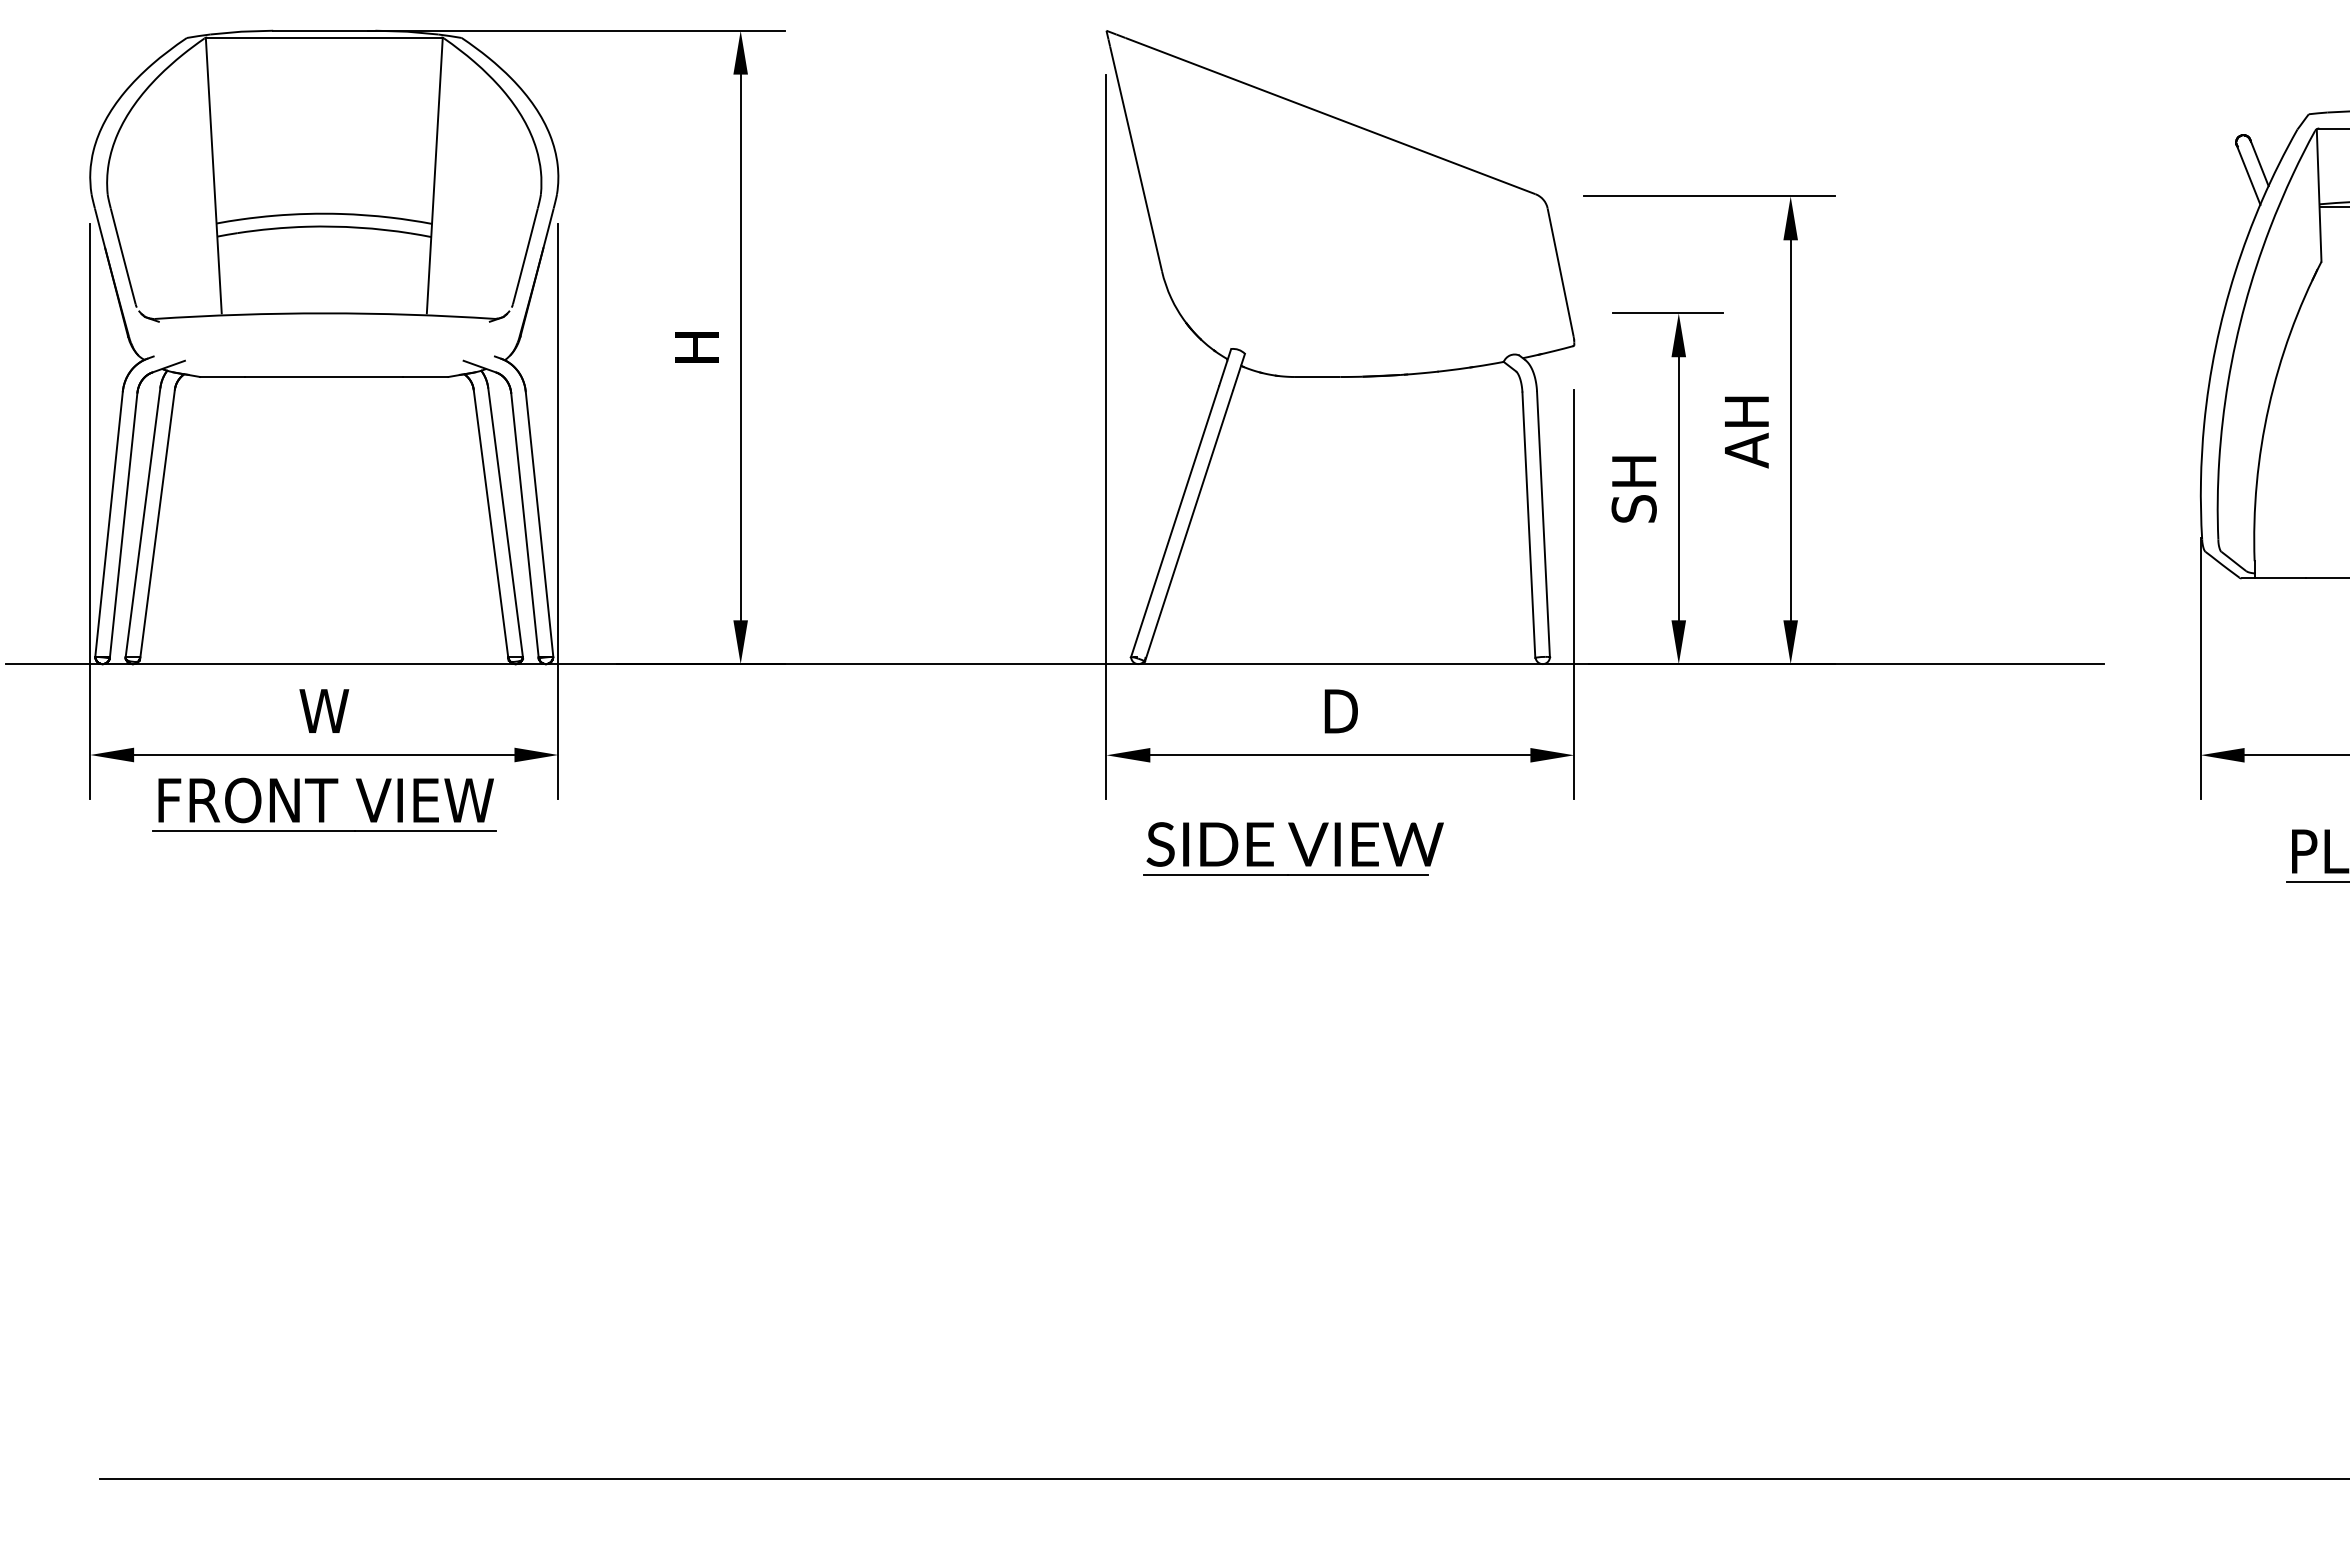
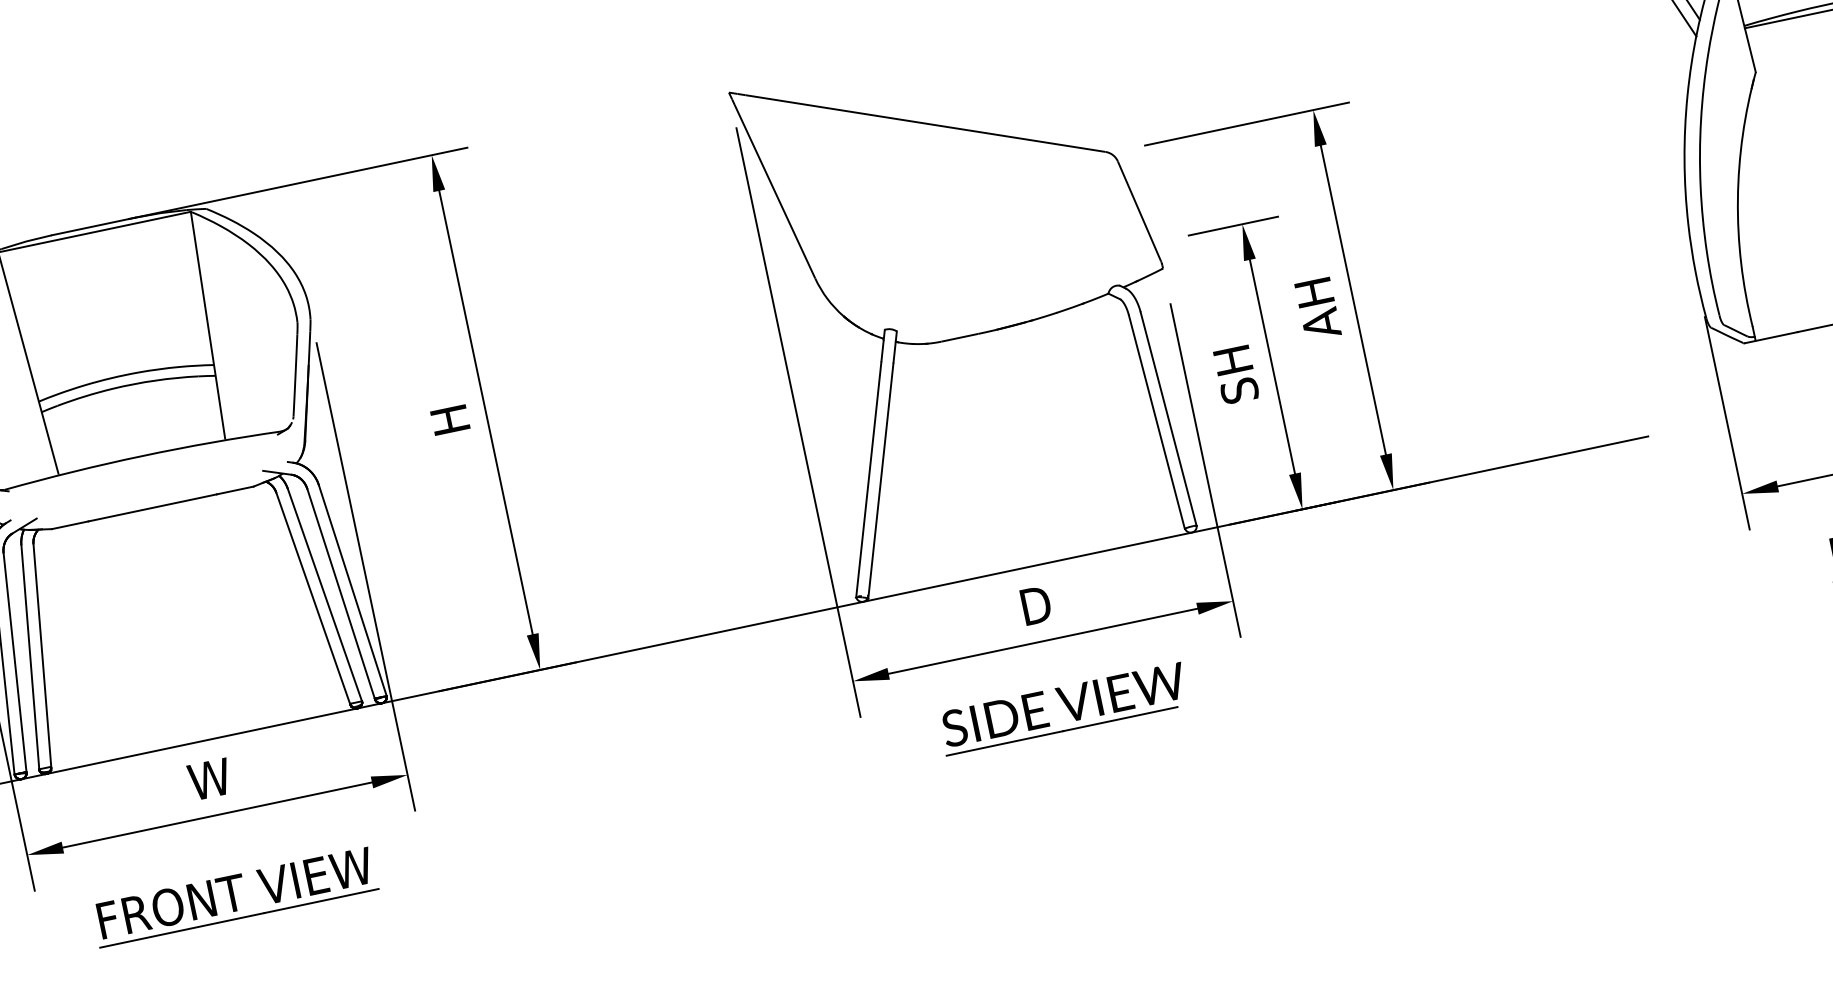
part: (324, 804) -> (234, 896), moved
part: (1293, 848) -> (1063, 708), moved

